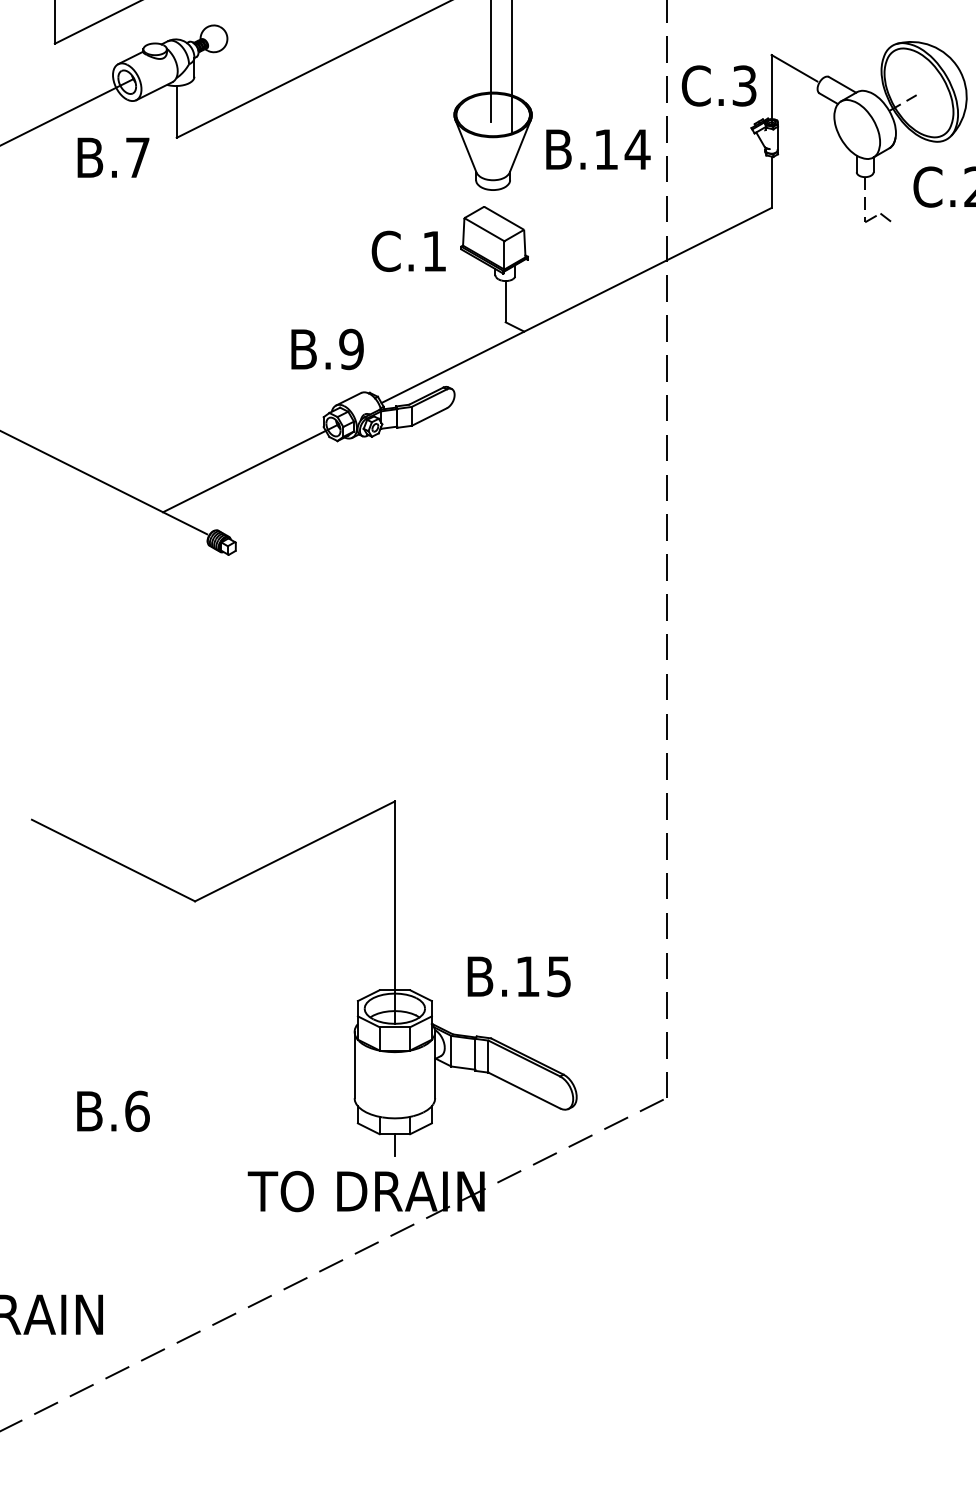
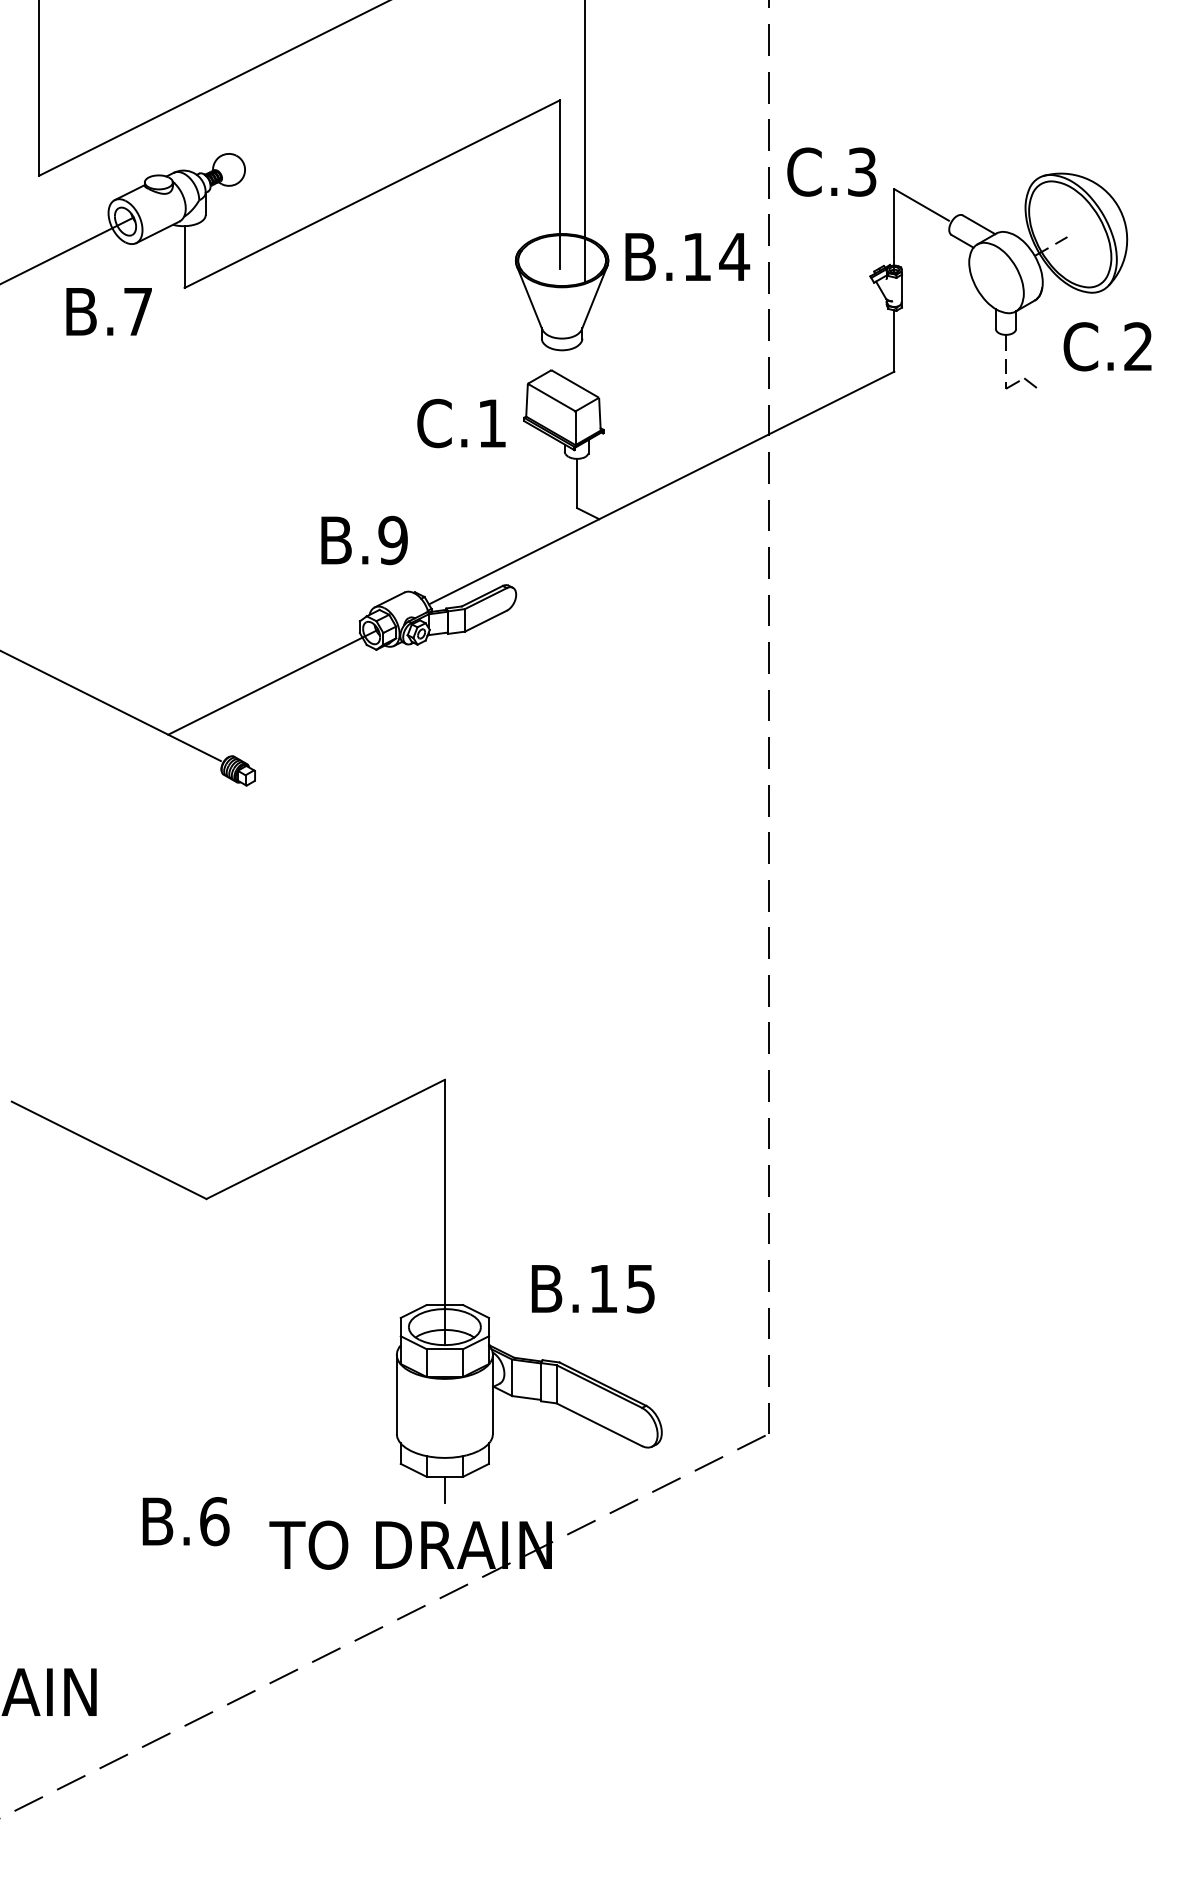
text: (718, 85) -> (831, 171), moved
text: (598, 149) -> (687, 256), moved
text: (112, 1111) -> (185, 1521), moved

